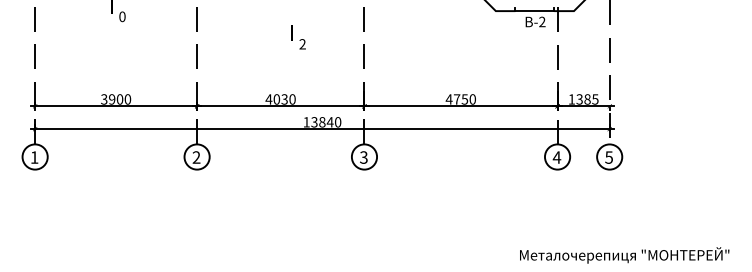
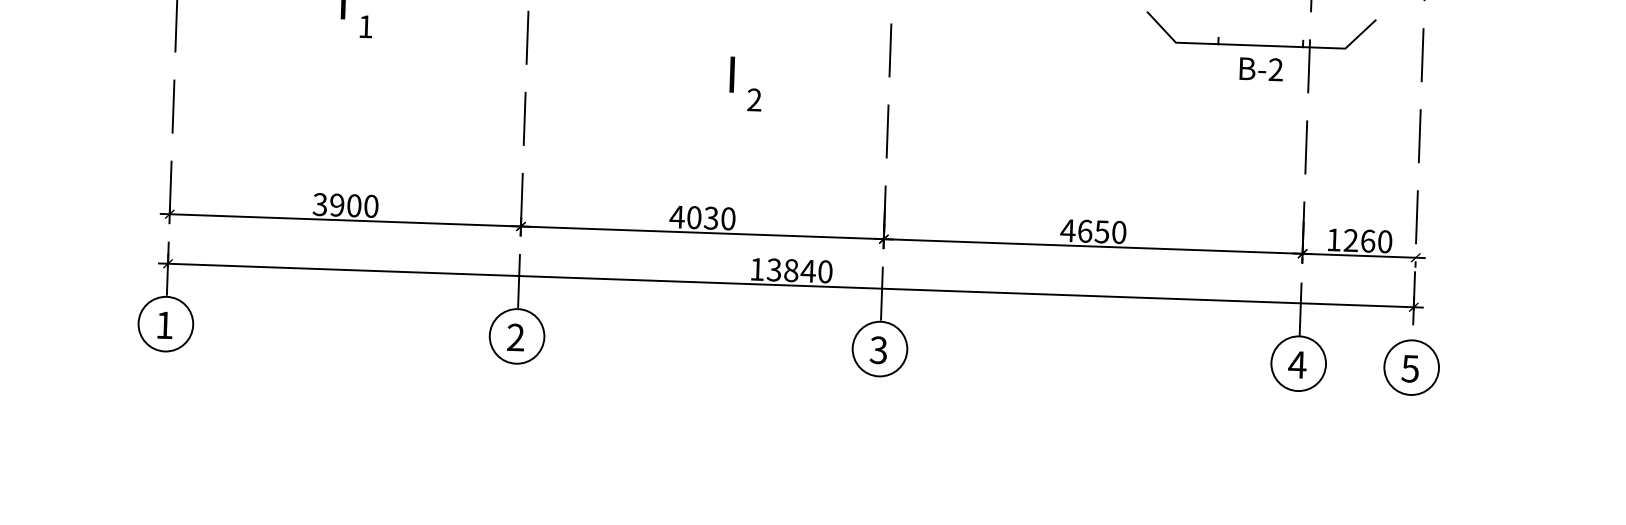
text: (122, 16) -> (365, 26), 0 -> 1
text: (457, 99) -> (1086, 231), 4750 -> 4650
text: (587, 99) -> (1367, 241), 1385 -> 1260

